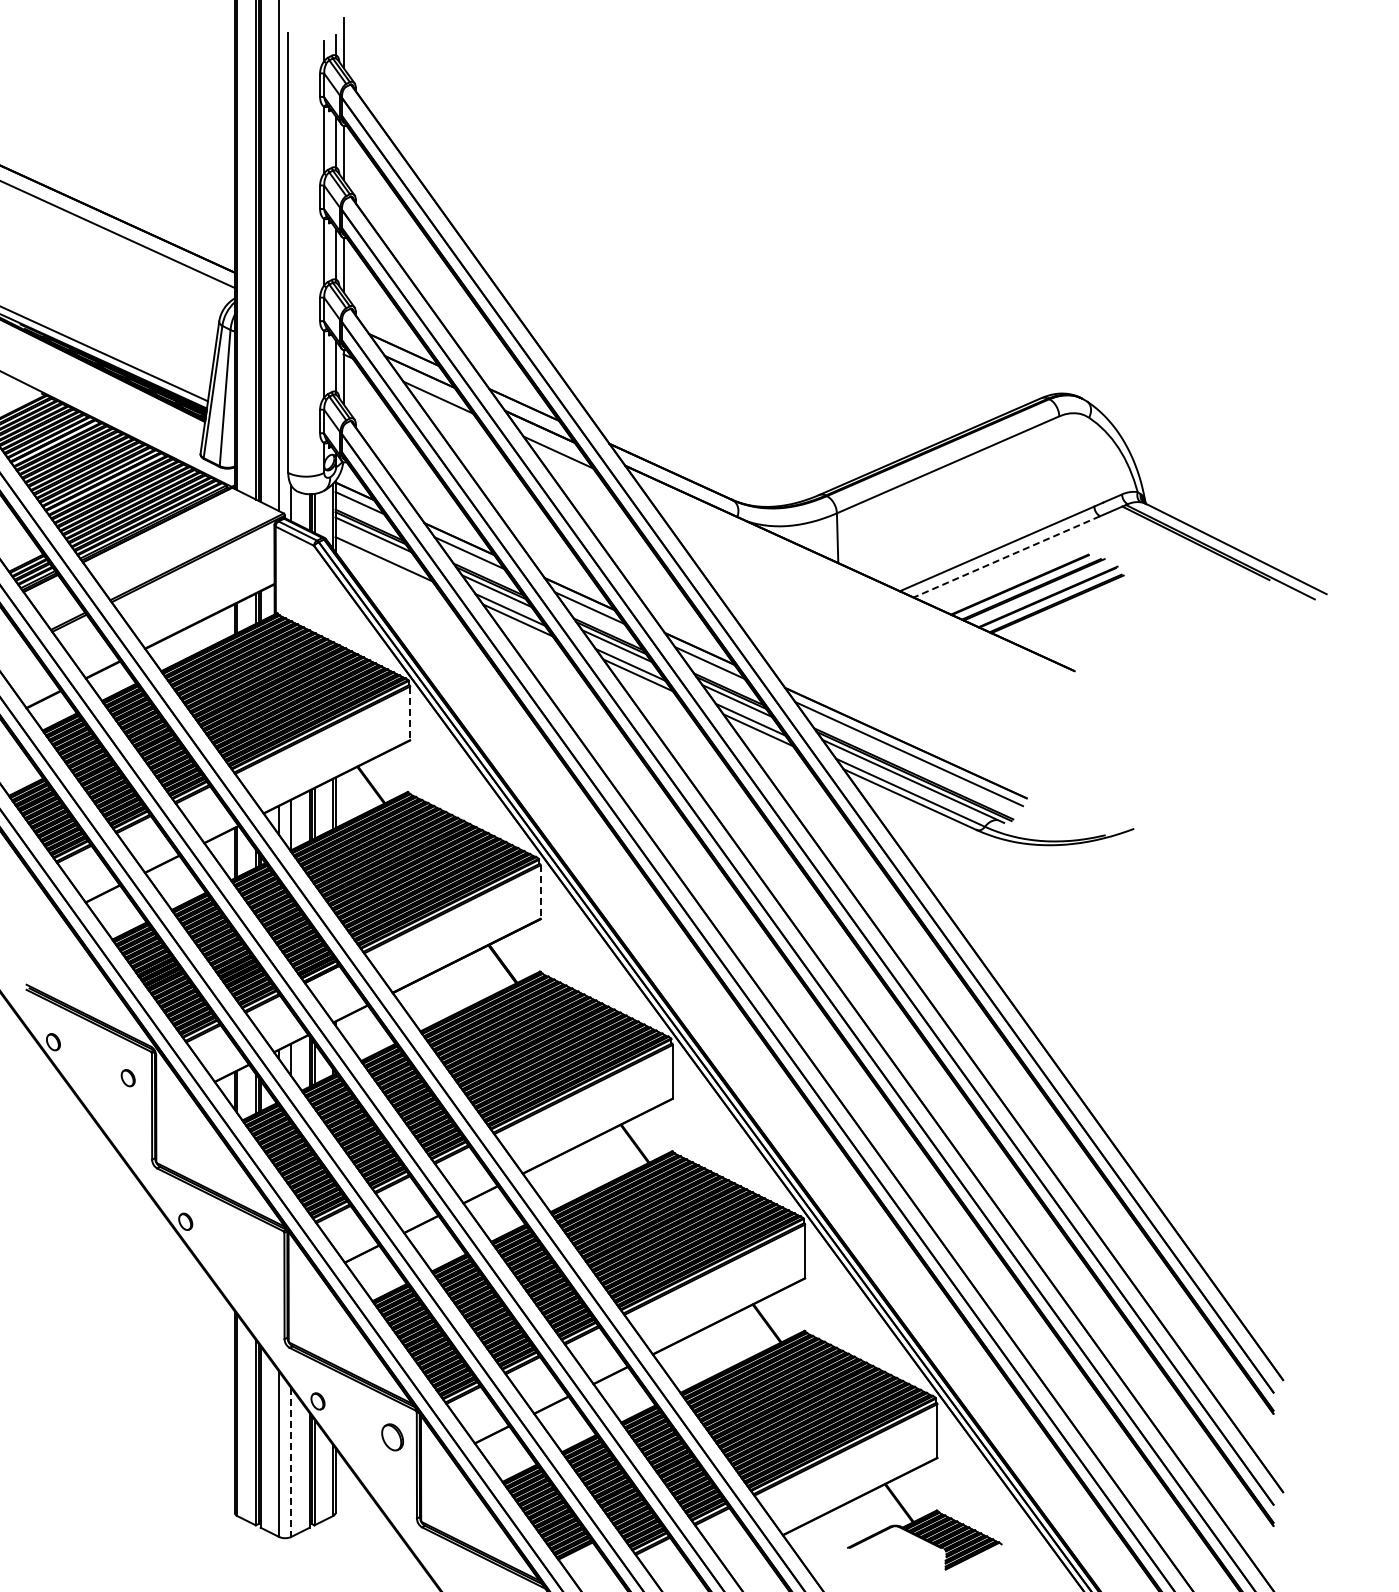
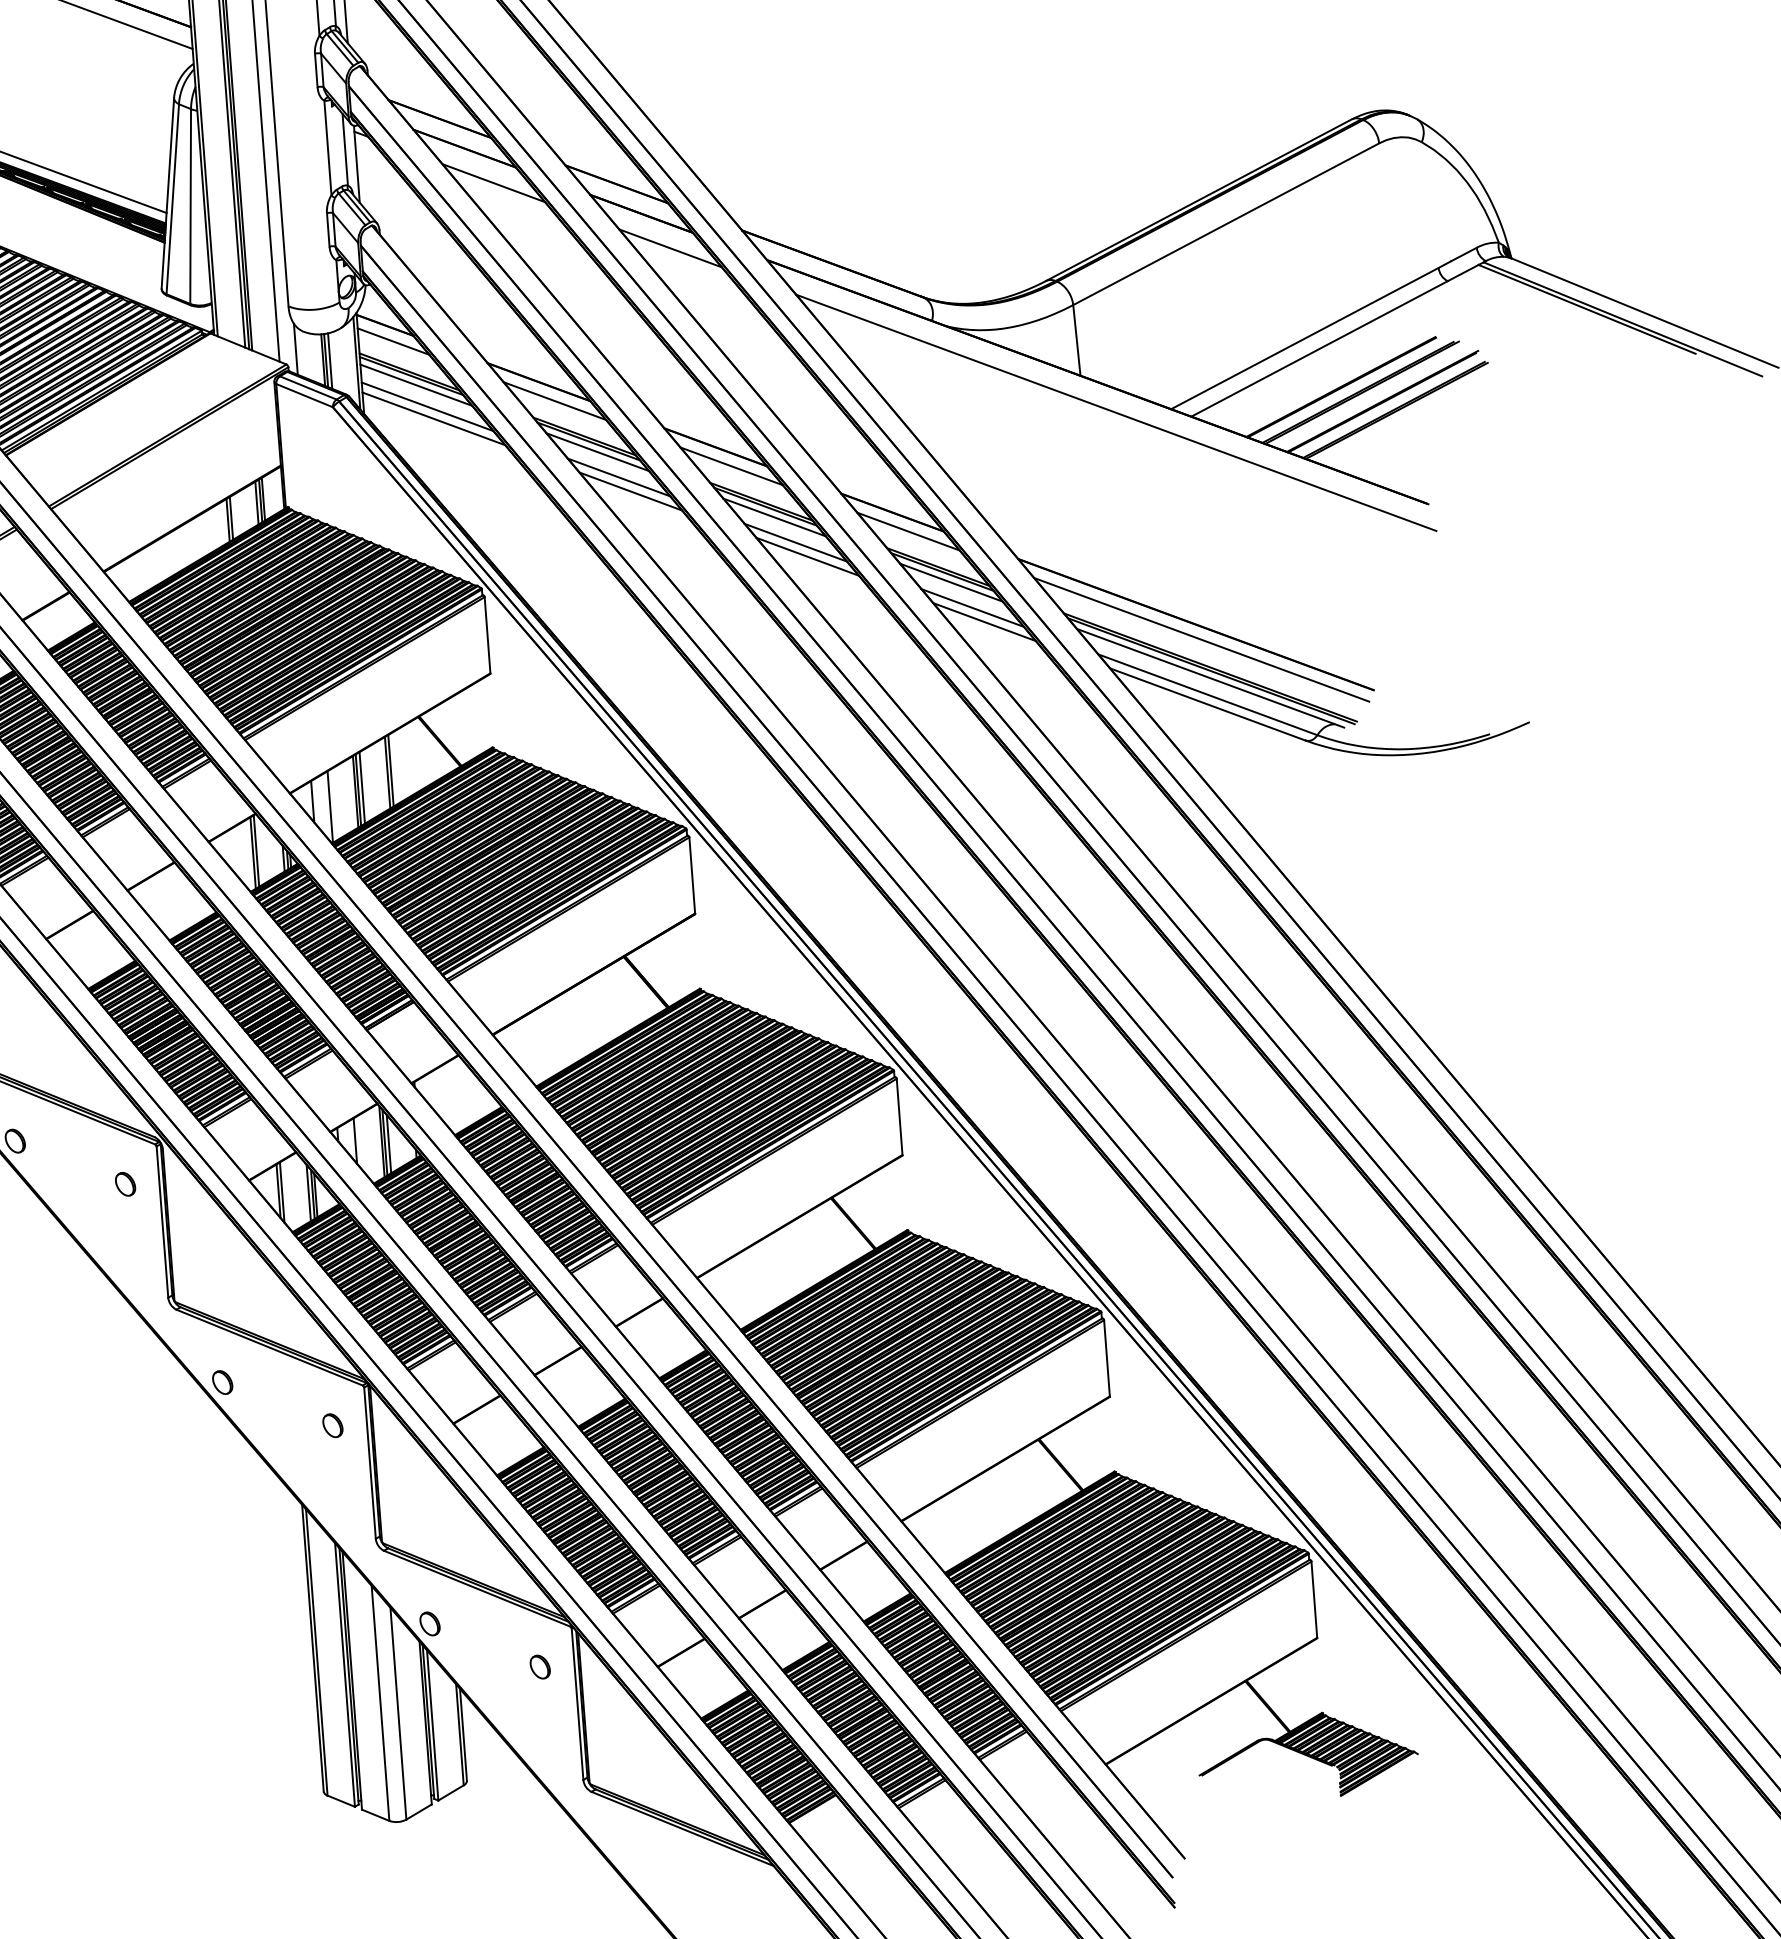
line: (380, 550) -> (427, 406), added
line: (1006, 556) -> (1319, 348), dashed -> solid
line: (860, 590) -> (1115, 412), added
line: (410, 713) -> (488, 635), dashed -> solid
line: (540, 892) -> (692, 876), dashed -> solid
part: (260, 1257) -> (332, 1425), added
part: (392, 1437) -> (539, 1667), size x0.62
line: (291, 1463) -> (398, 1715), dashed -> solid

